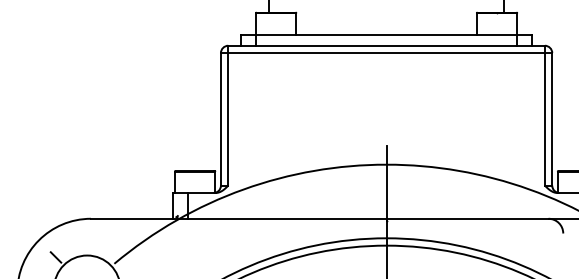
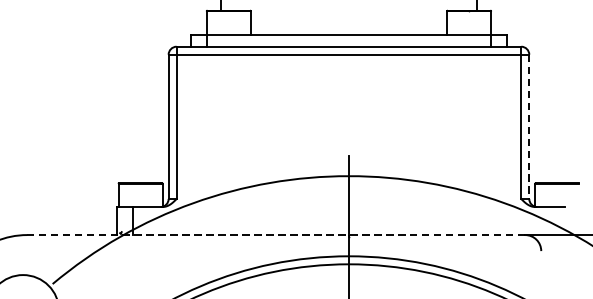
line: (552, 119) -> (529, 126), solid -> dashed
line: (319, 218) -> (275, 234), solid -> dashed

